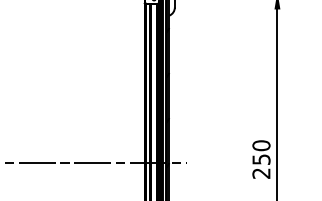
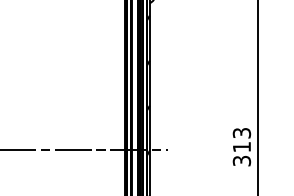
text: (261, 159) -> (241, 147), 250 -> 313

